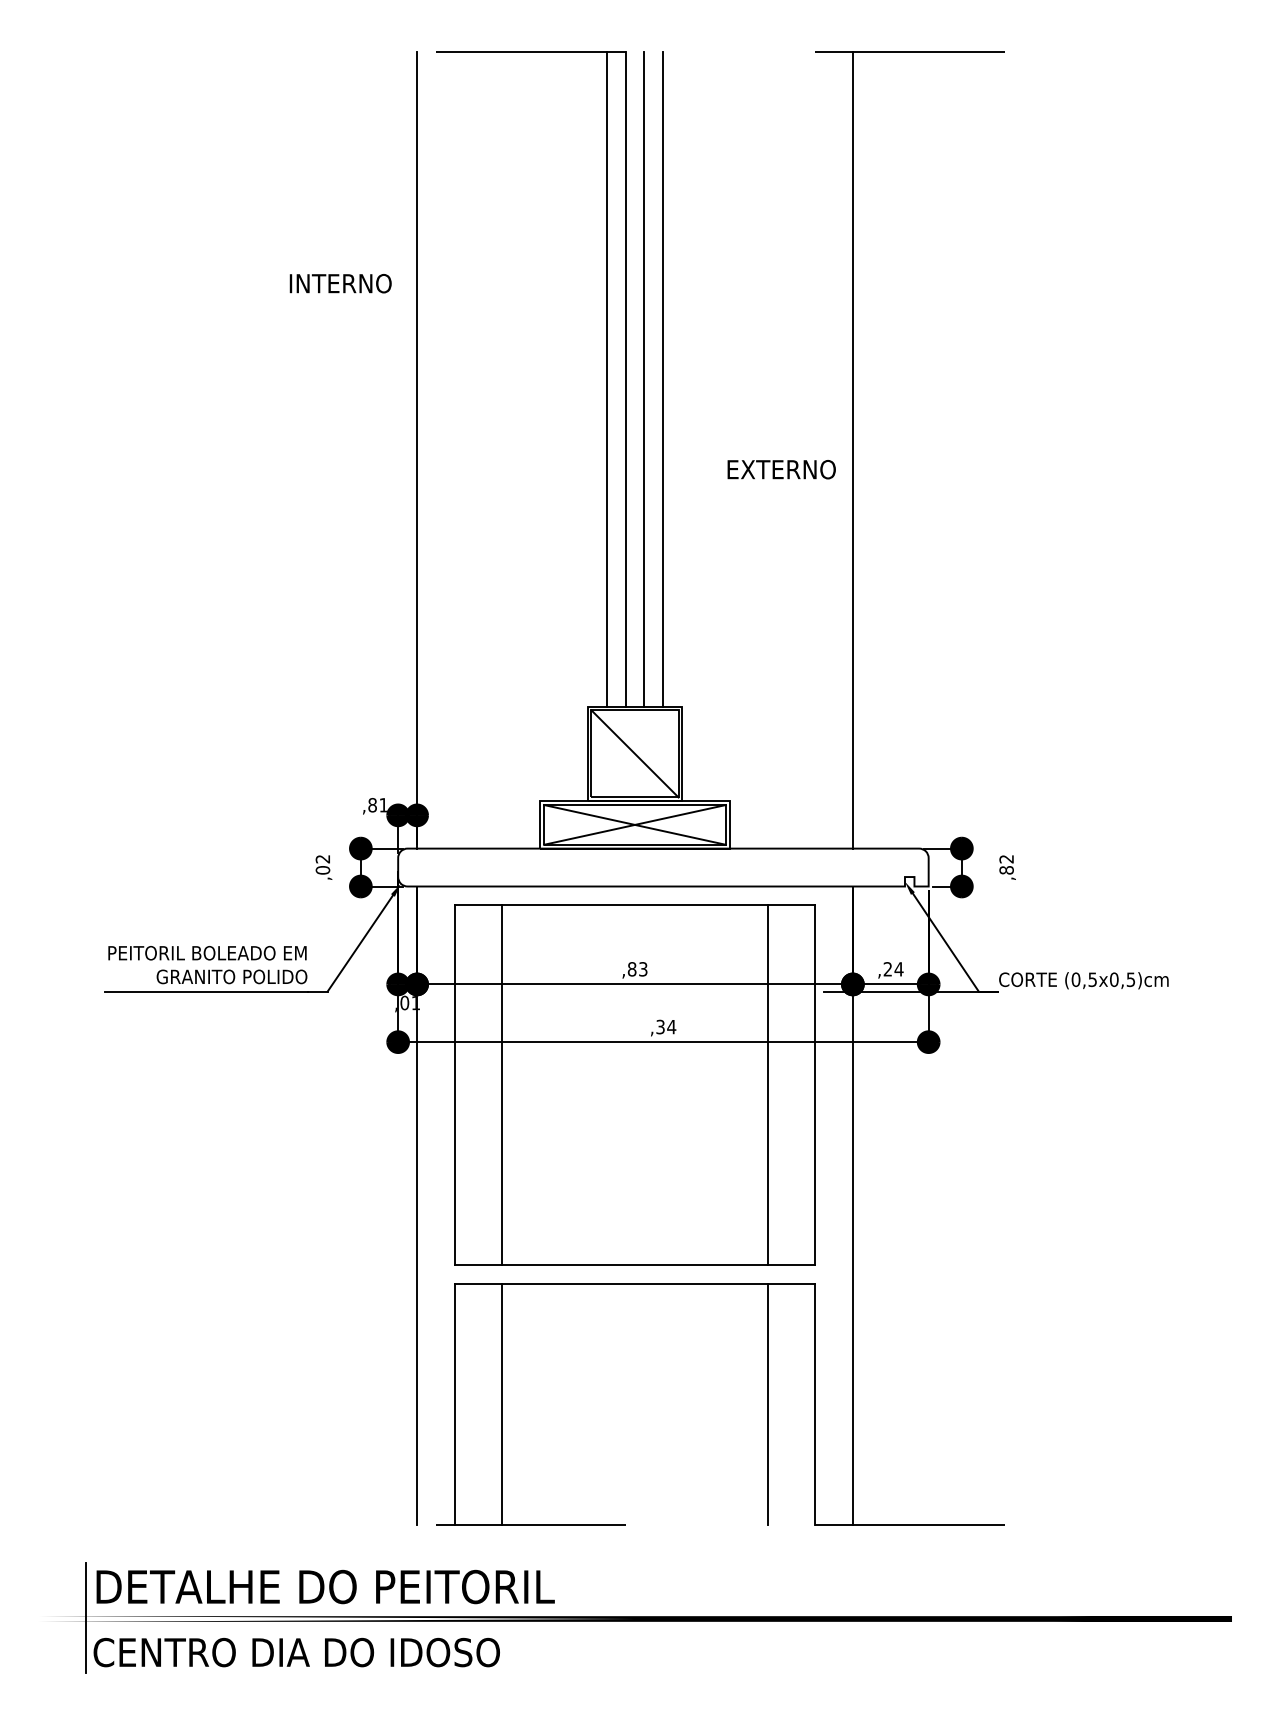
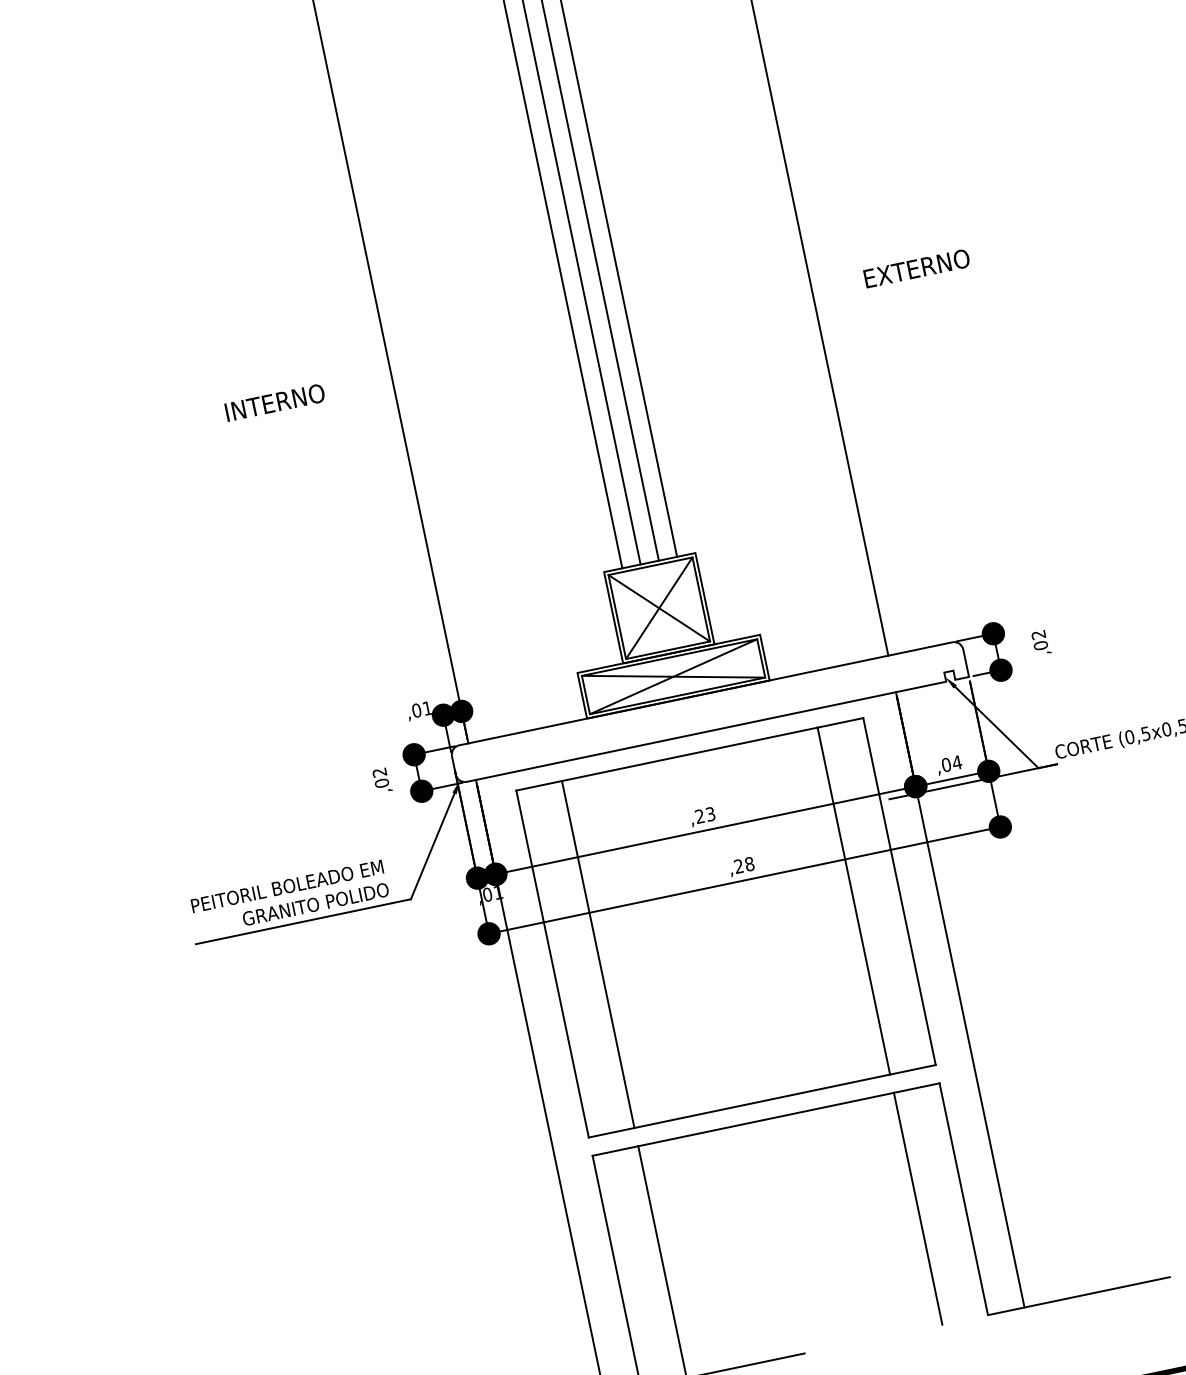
text: (340, 283) -> (274, 402), moved
text: (781, 469) -> (916, 268), moved
line: (634, 753) -> (658, 608), added
text: (372, 805) -> (416, 710), ,81 -> ,01
text: (1006, 870) -> (1040, 645), ,82 -> ,02
text: (631, 969) -> (699, 816), ,83 -> ,23
text: (887, 969) -> (946, 765), ,24 -> ,04
text: (666, 1026) -> (744, 864), ,34 -> ,28

